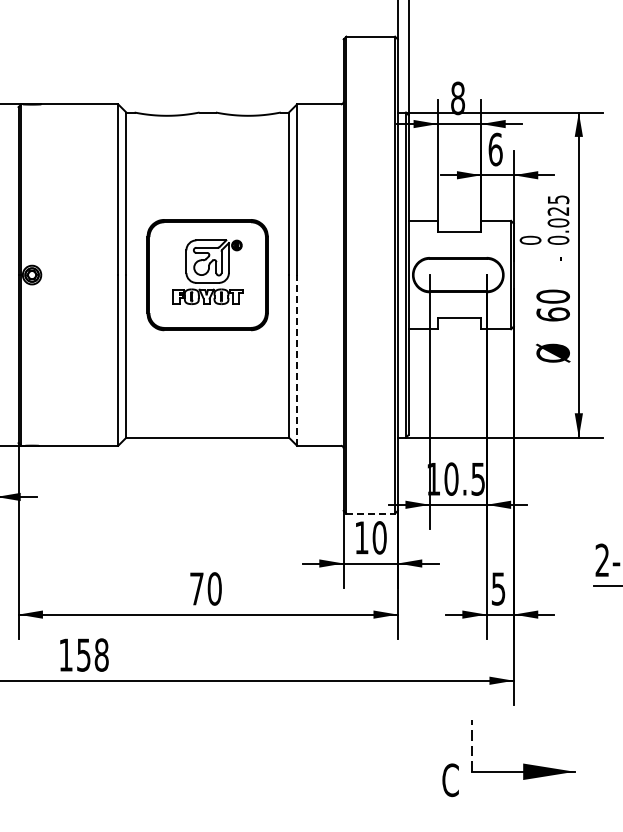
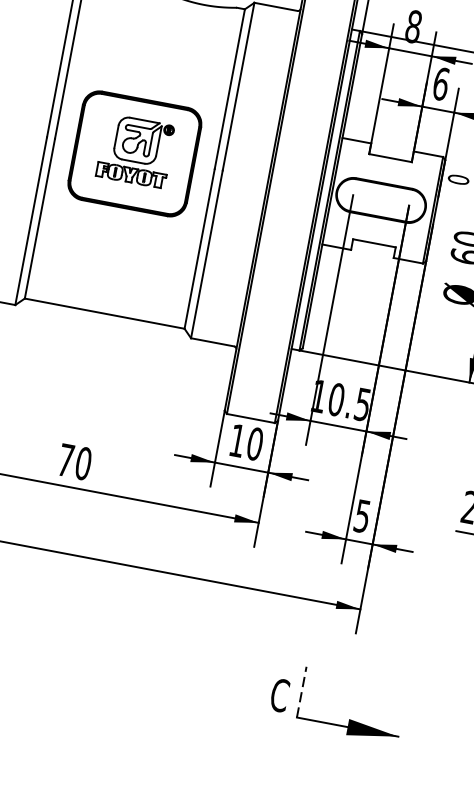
line: (297, 359) -> (207, 253), dashed -> solid
line: (371, 513) -> (251, 418), dashed -> solid
part: (523, 763) -> (349, 719), moved

